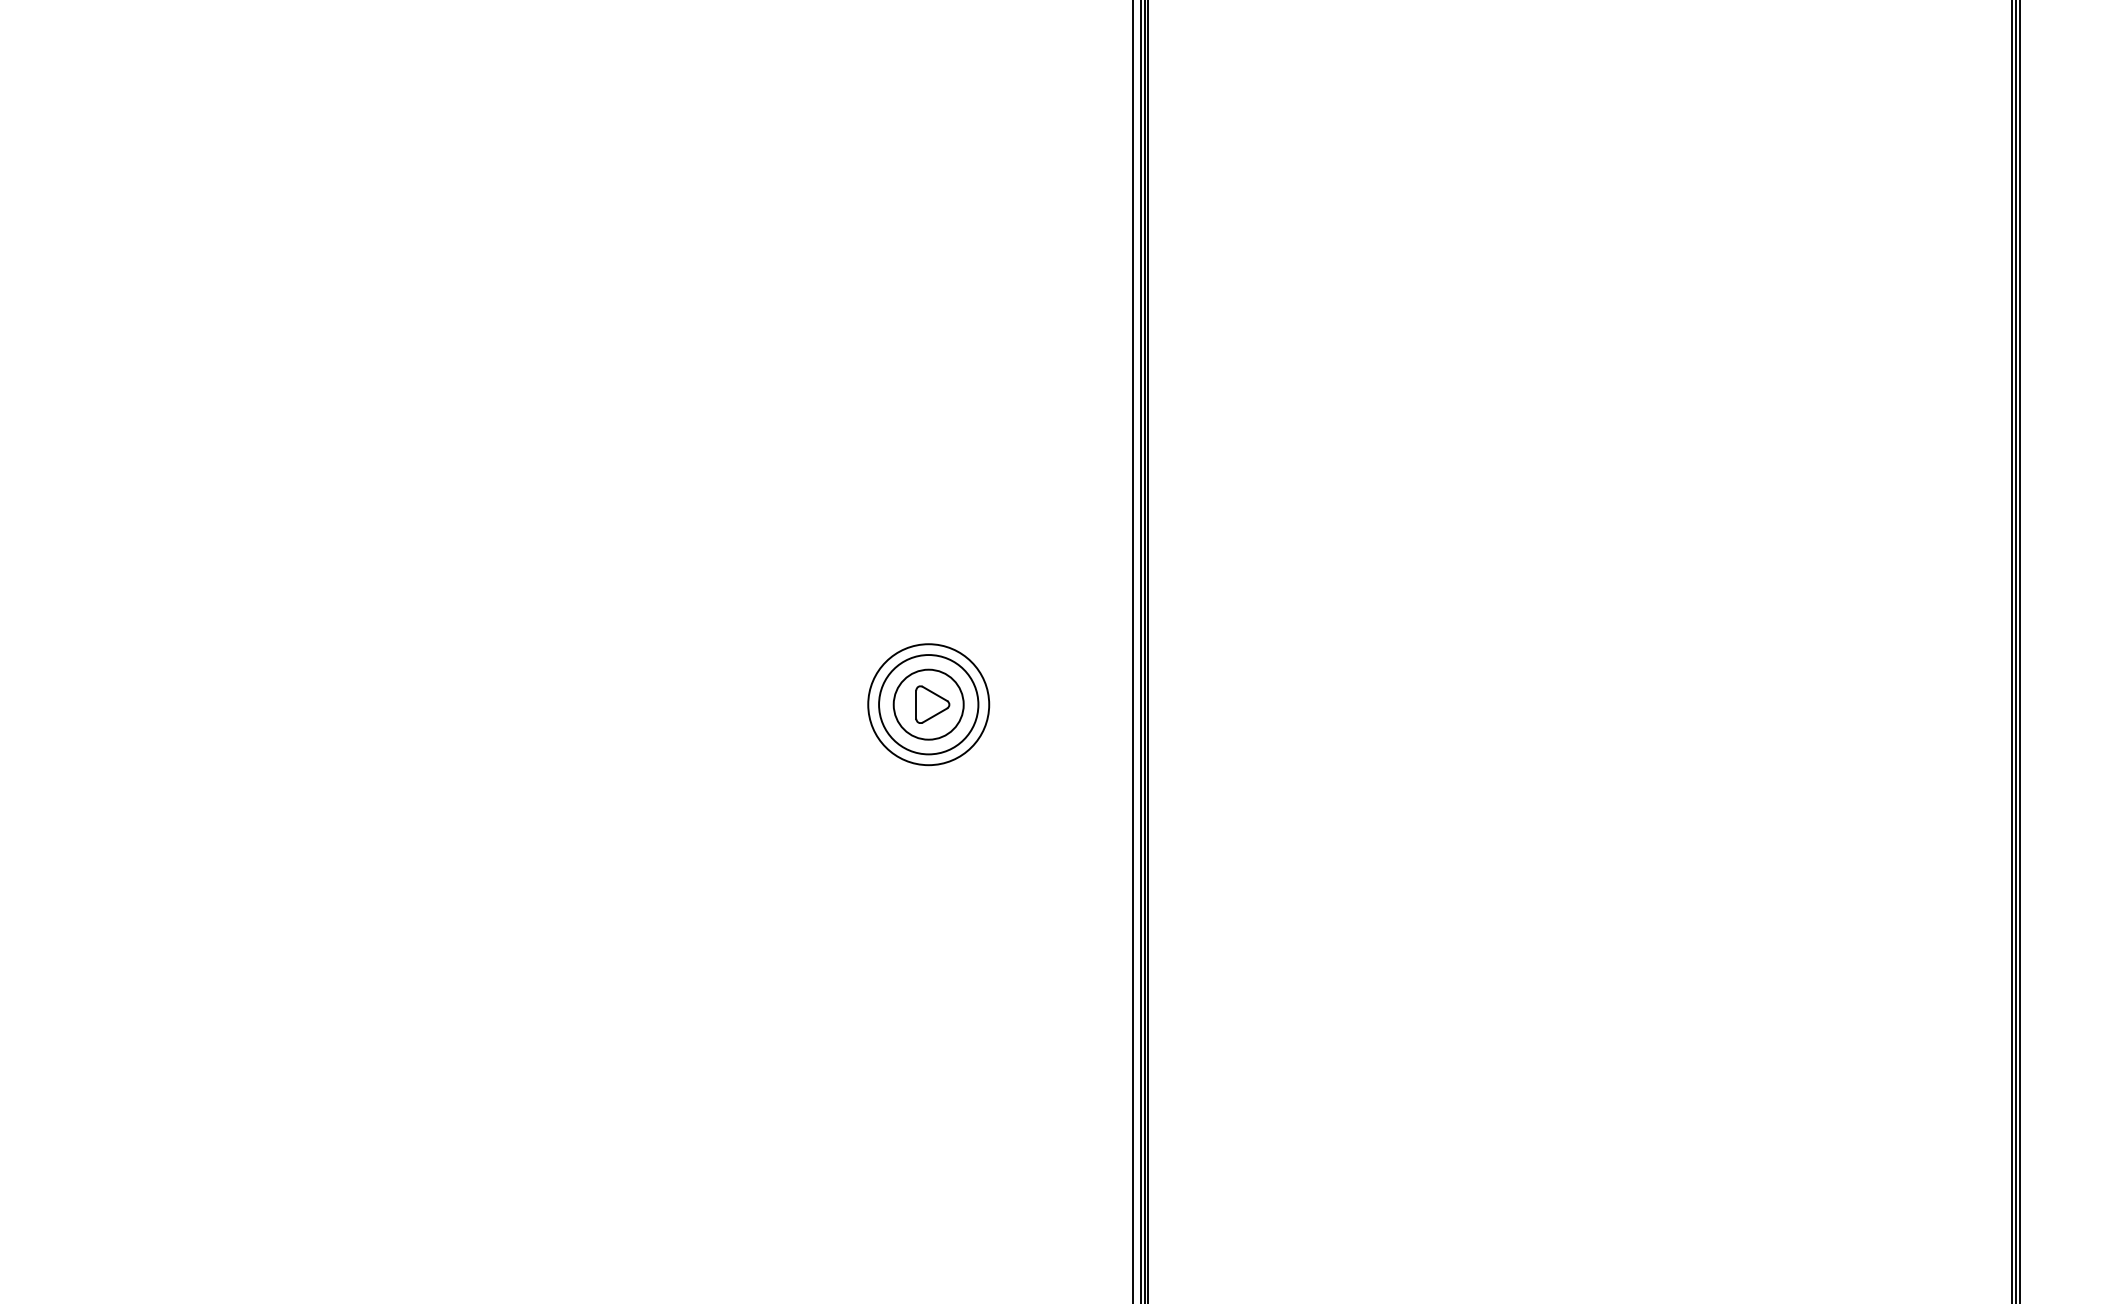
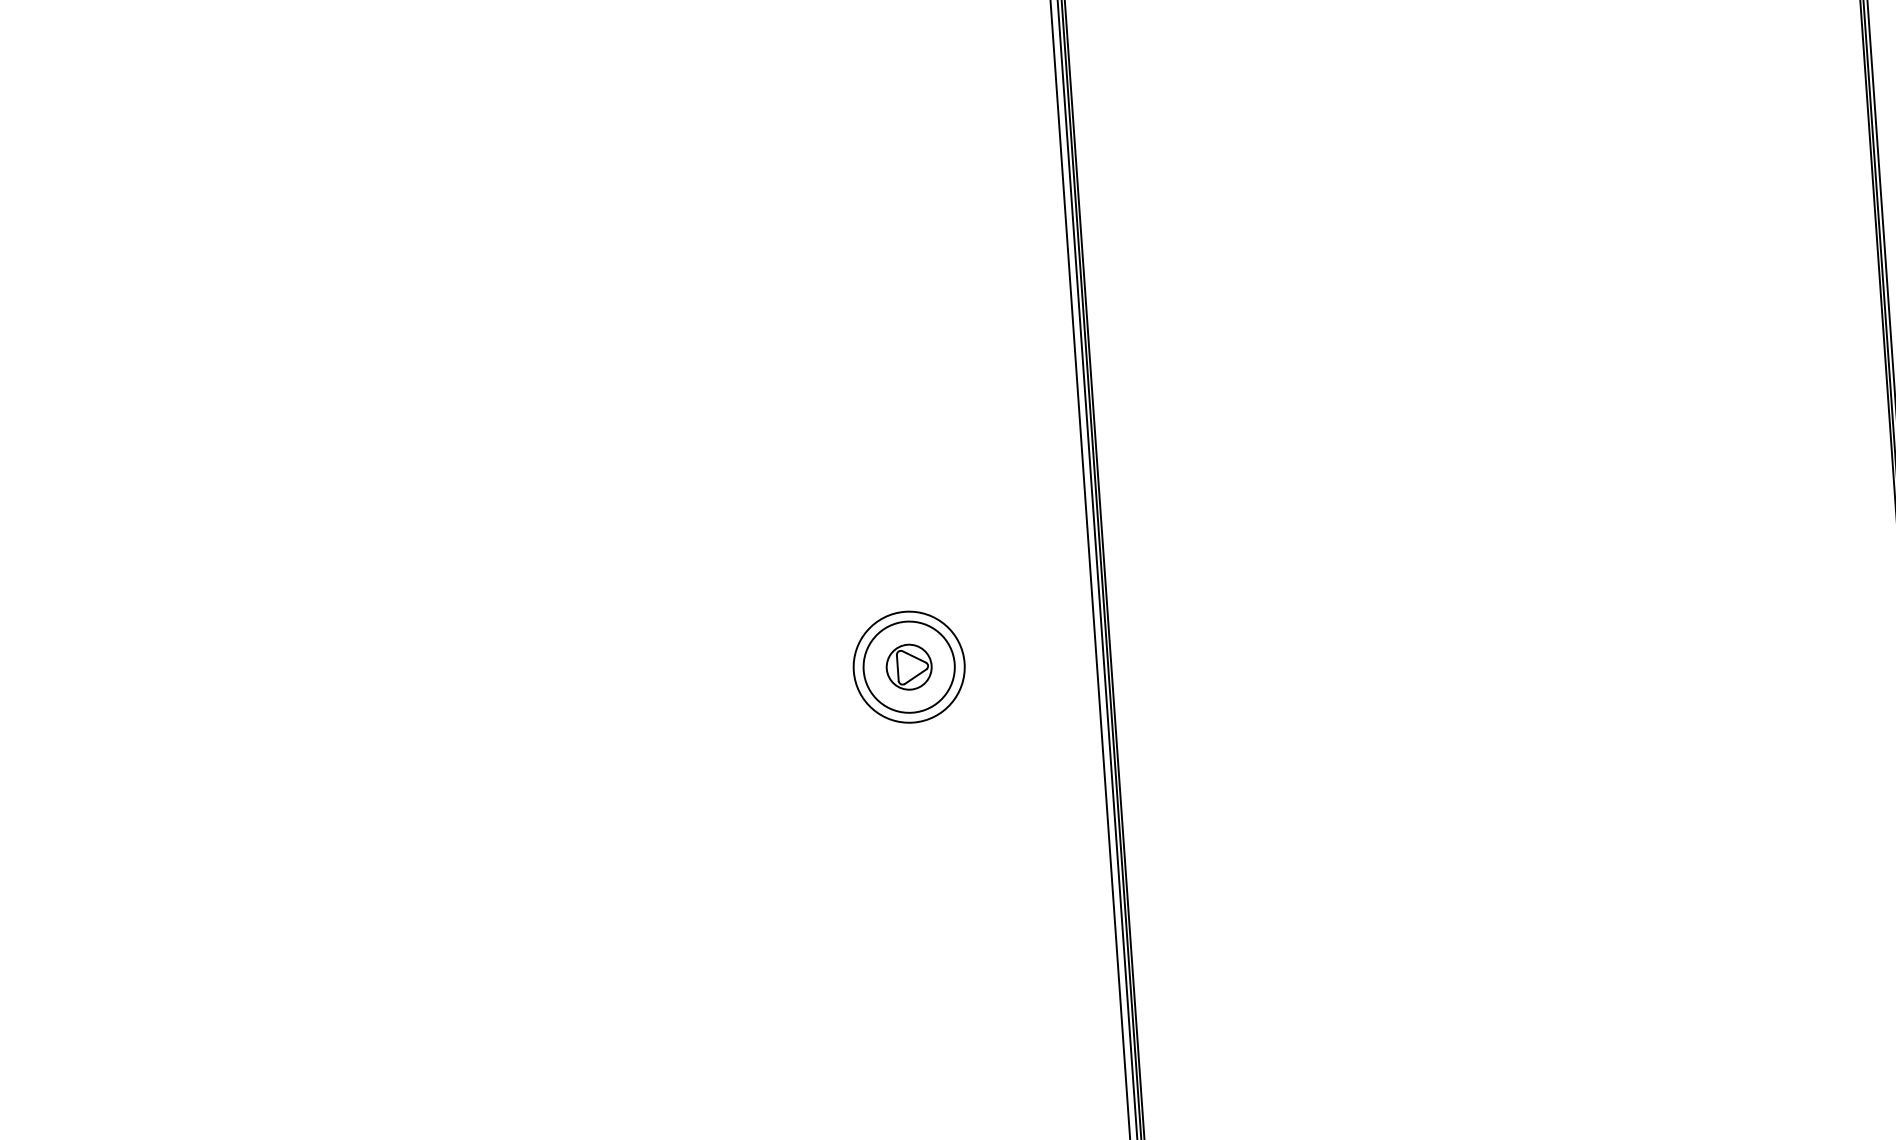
circle: (928, 704) -> (908, 667), size x0.7

